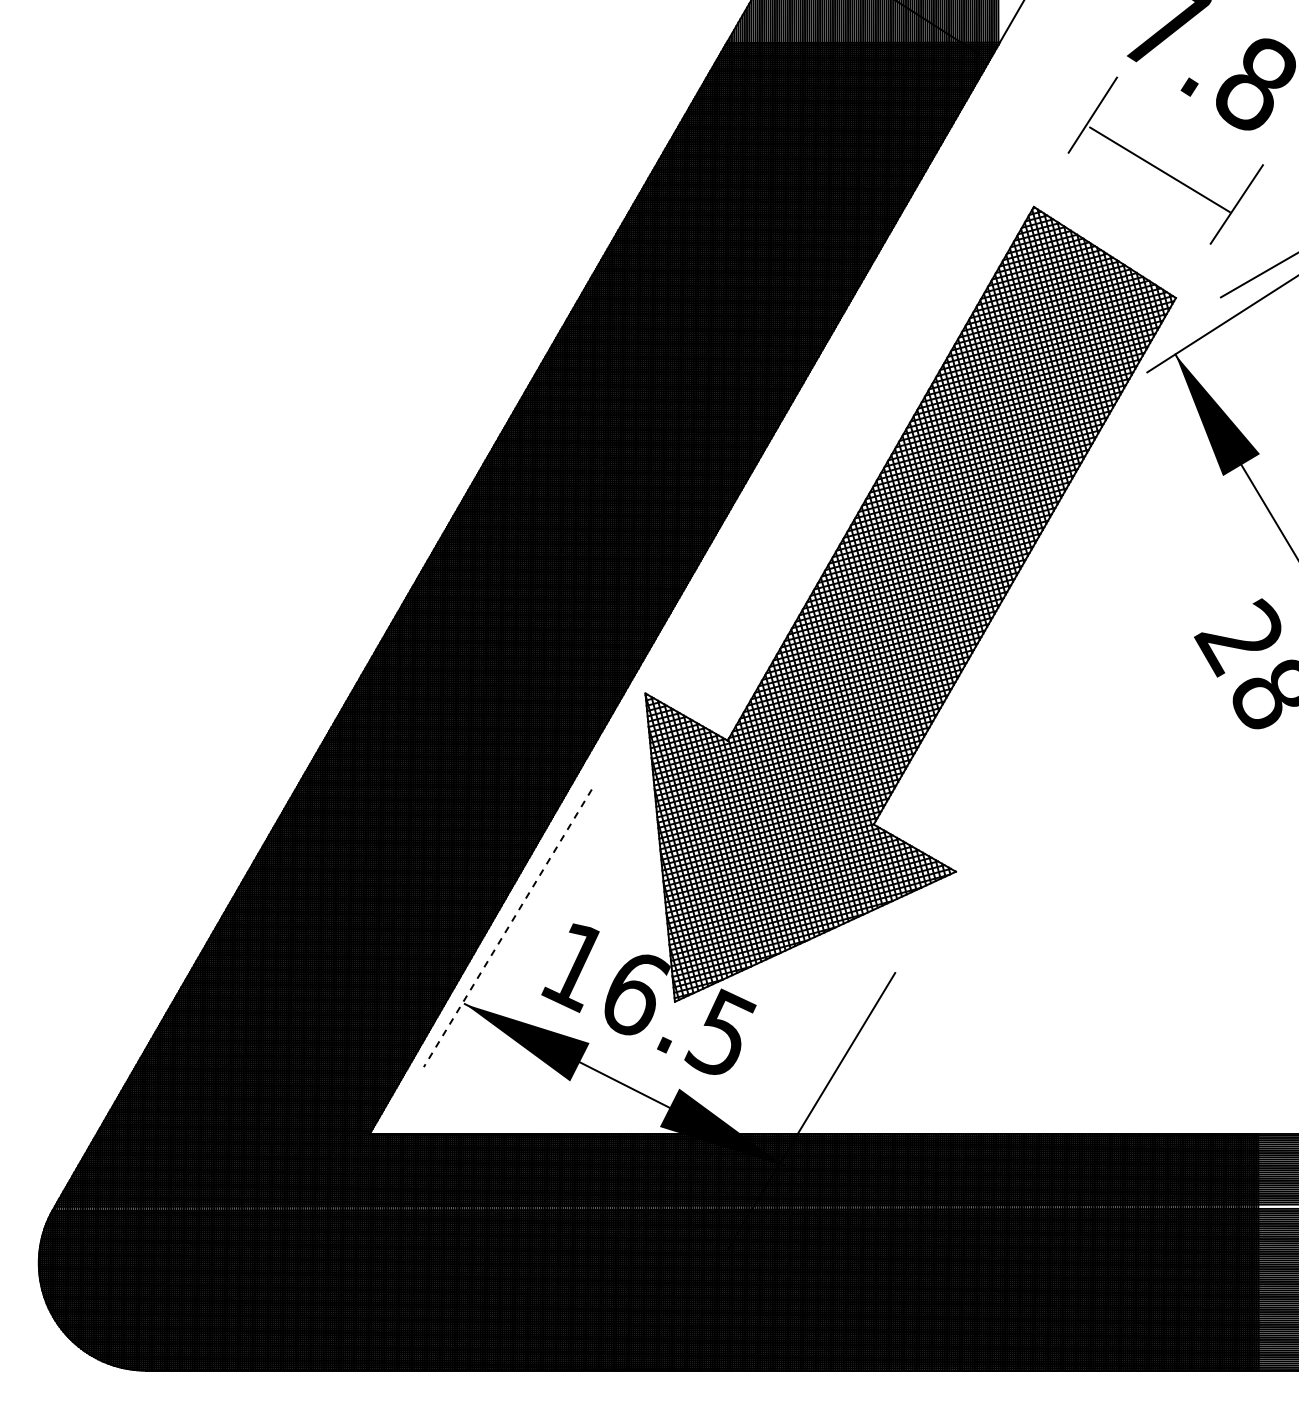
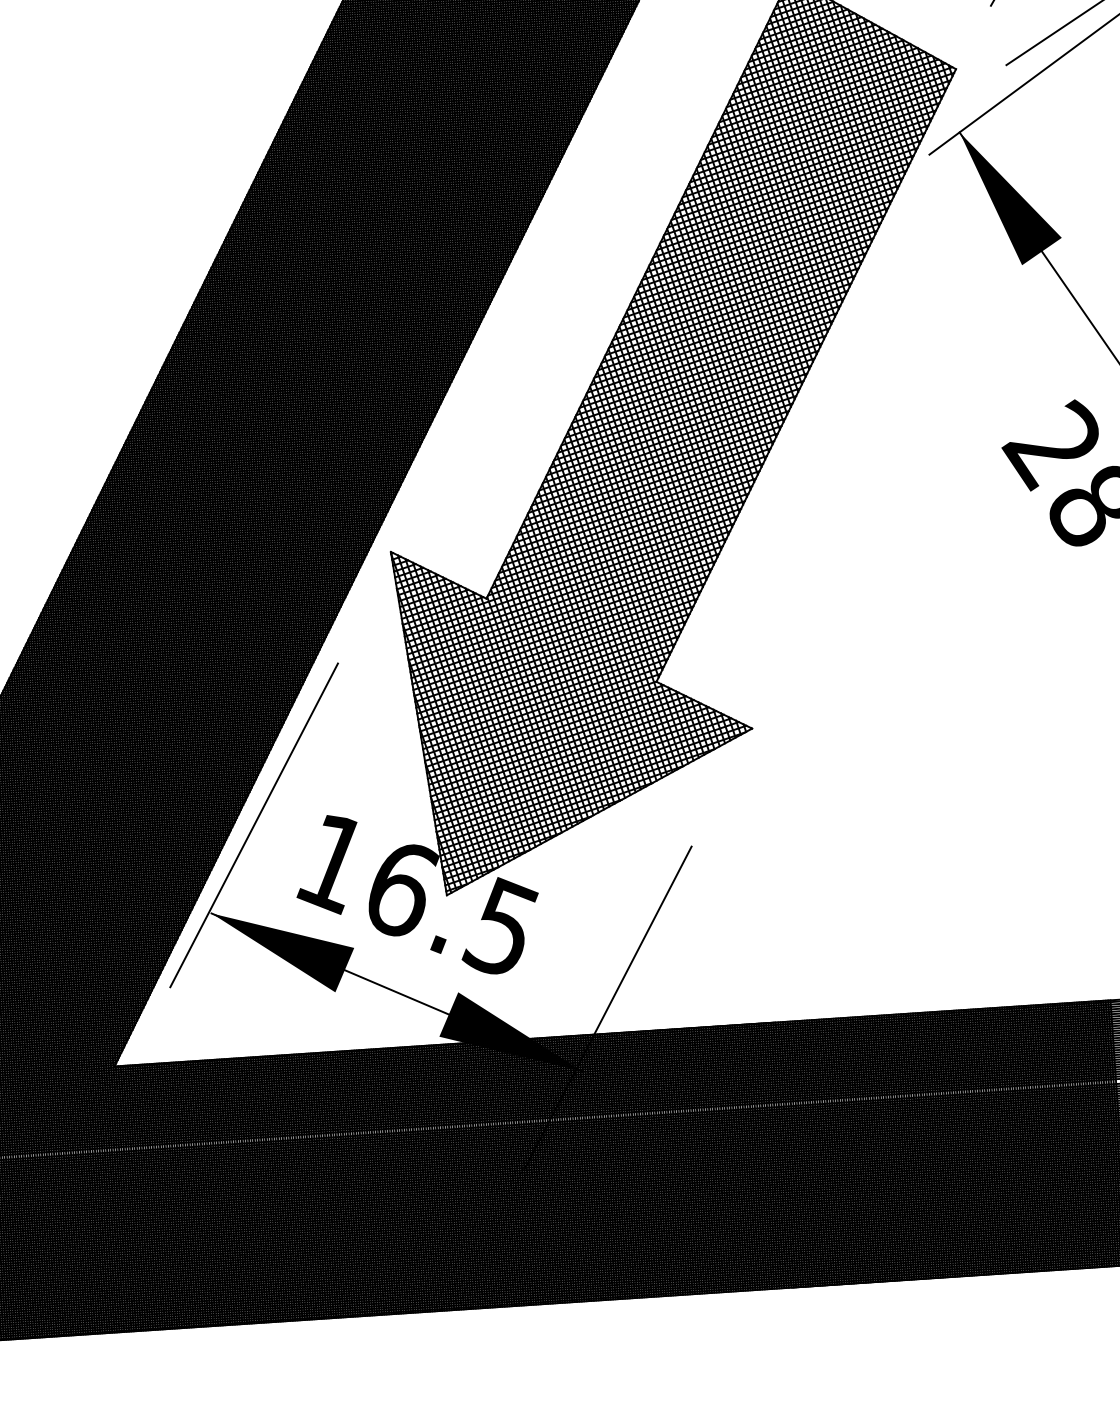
line: (507, 928) -> (253, 825), dashed -> solid

